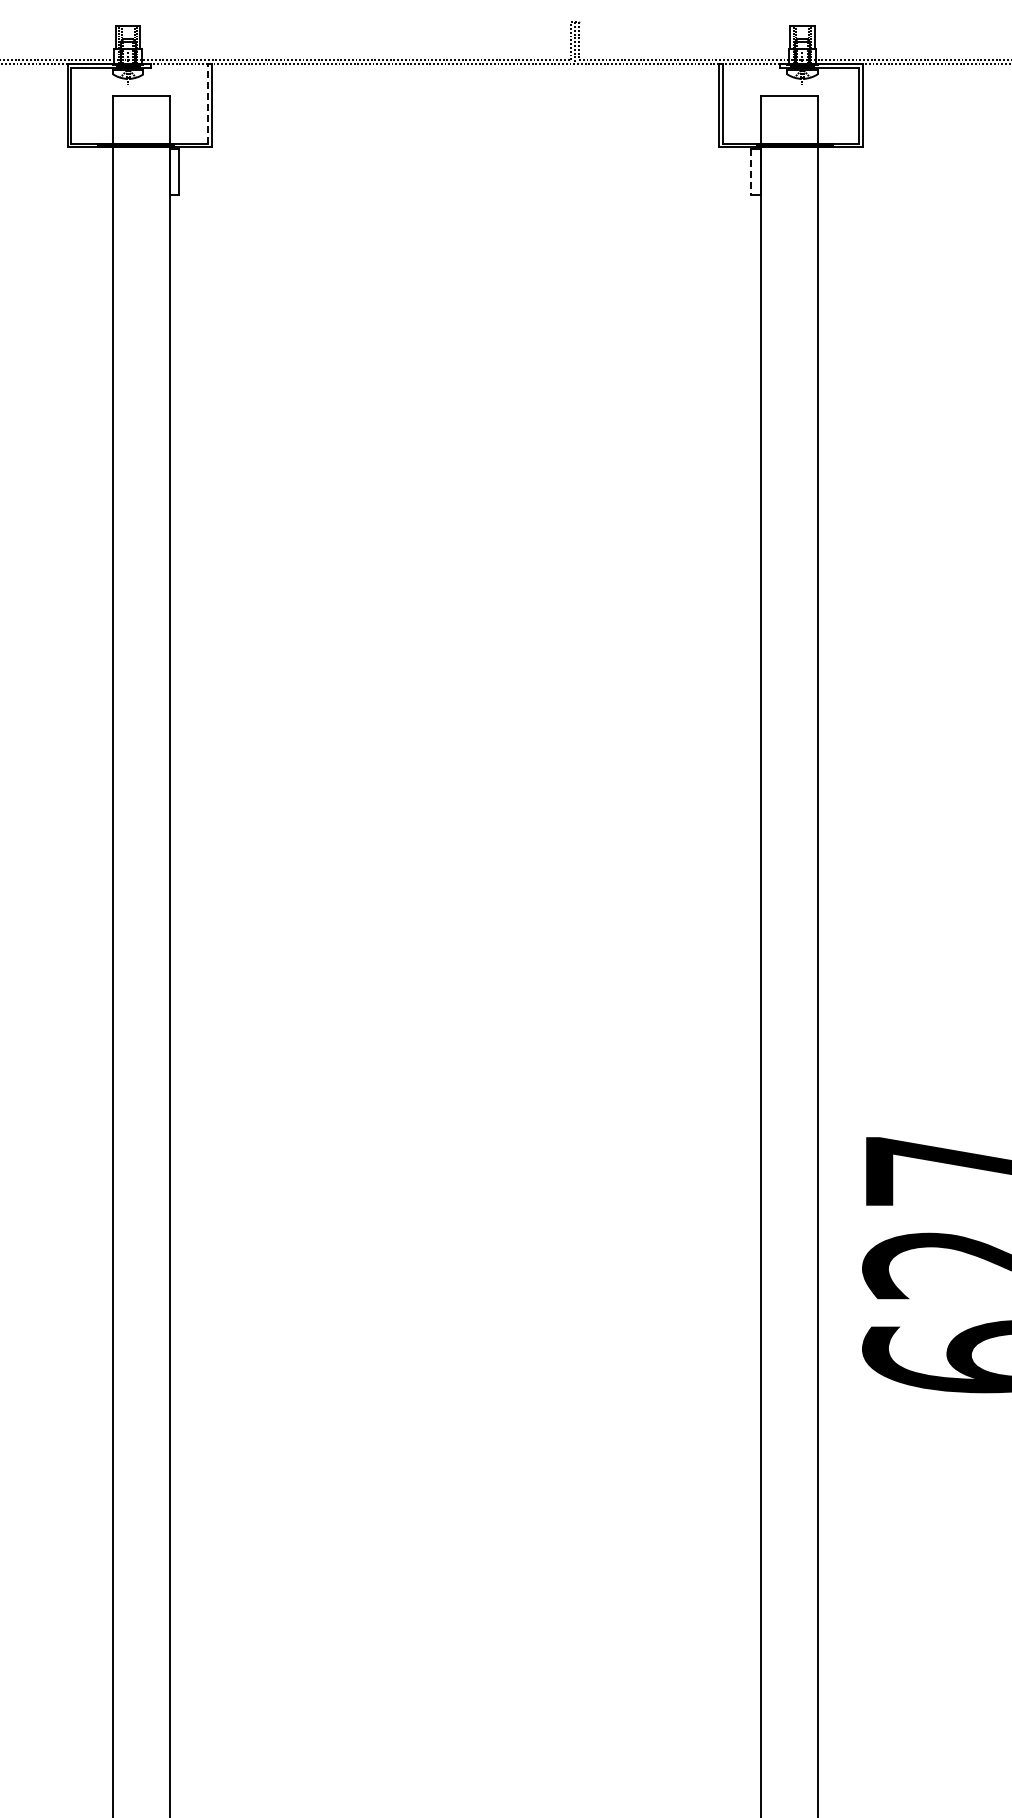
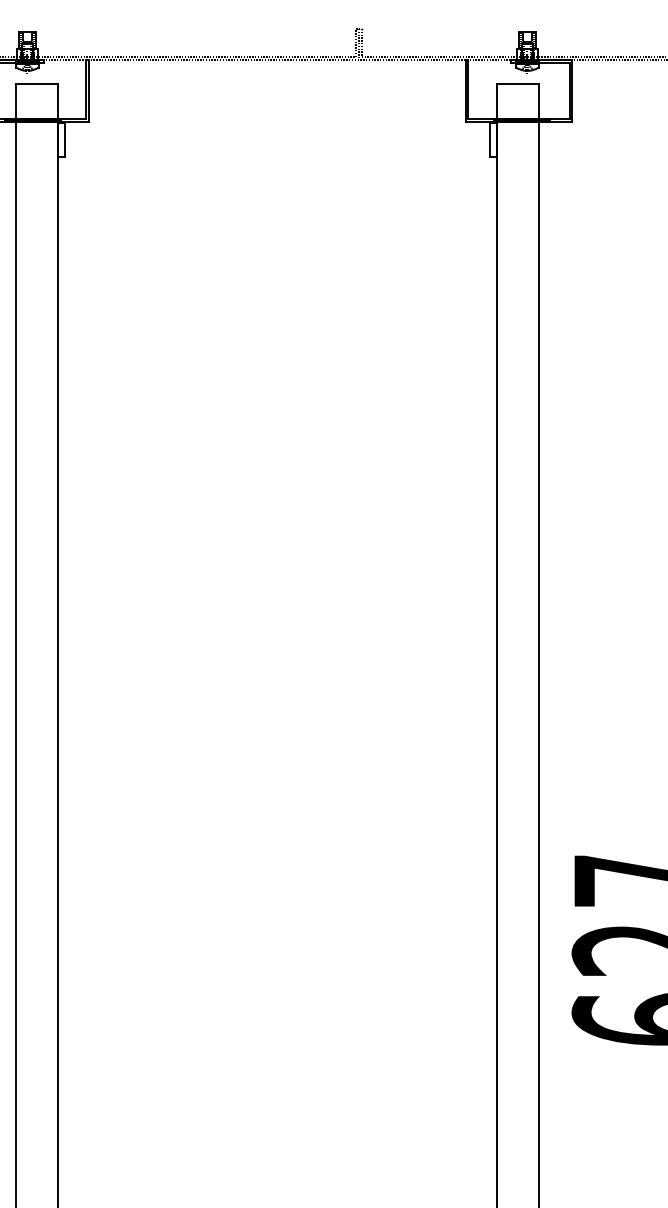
line: (207, 103) -> (86, 89), dashed -> solid
line: (751, 171) -> (489, 139), dashed -> solid

